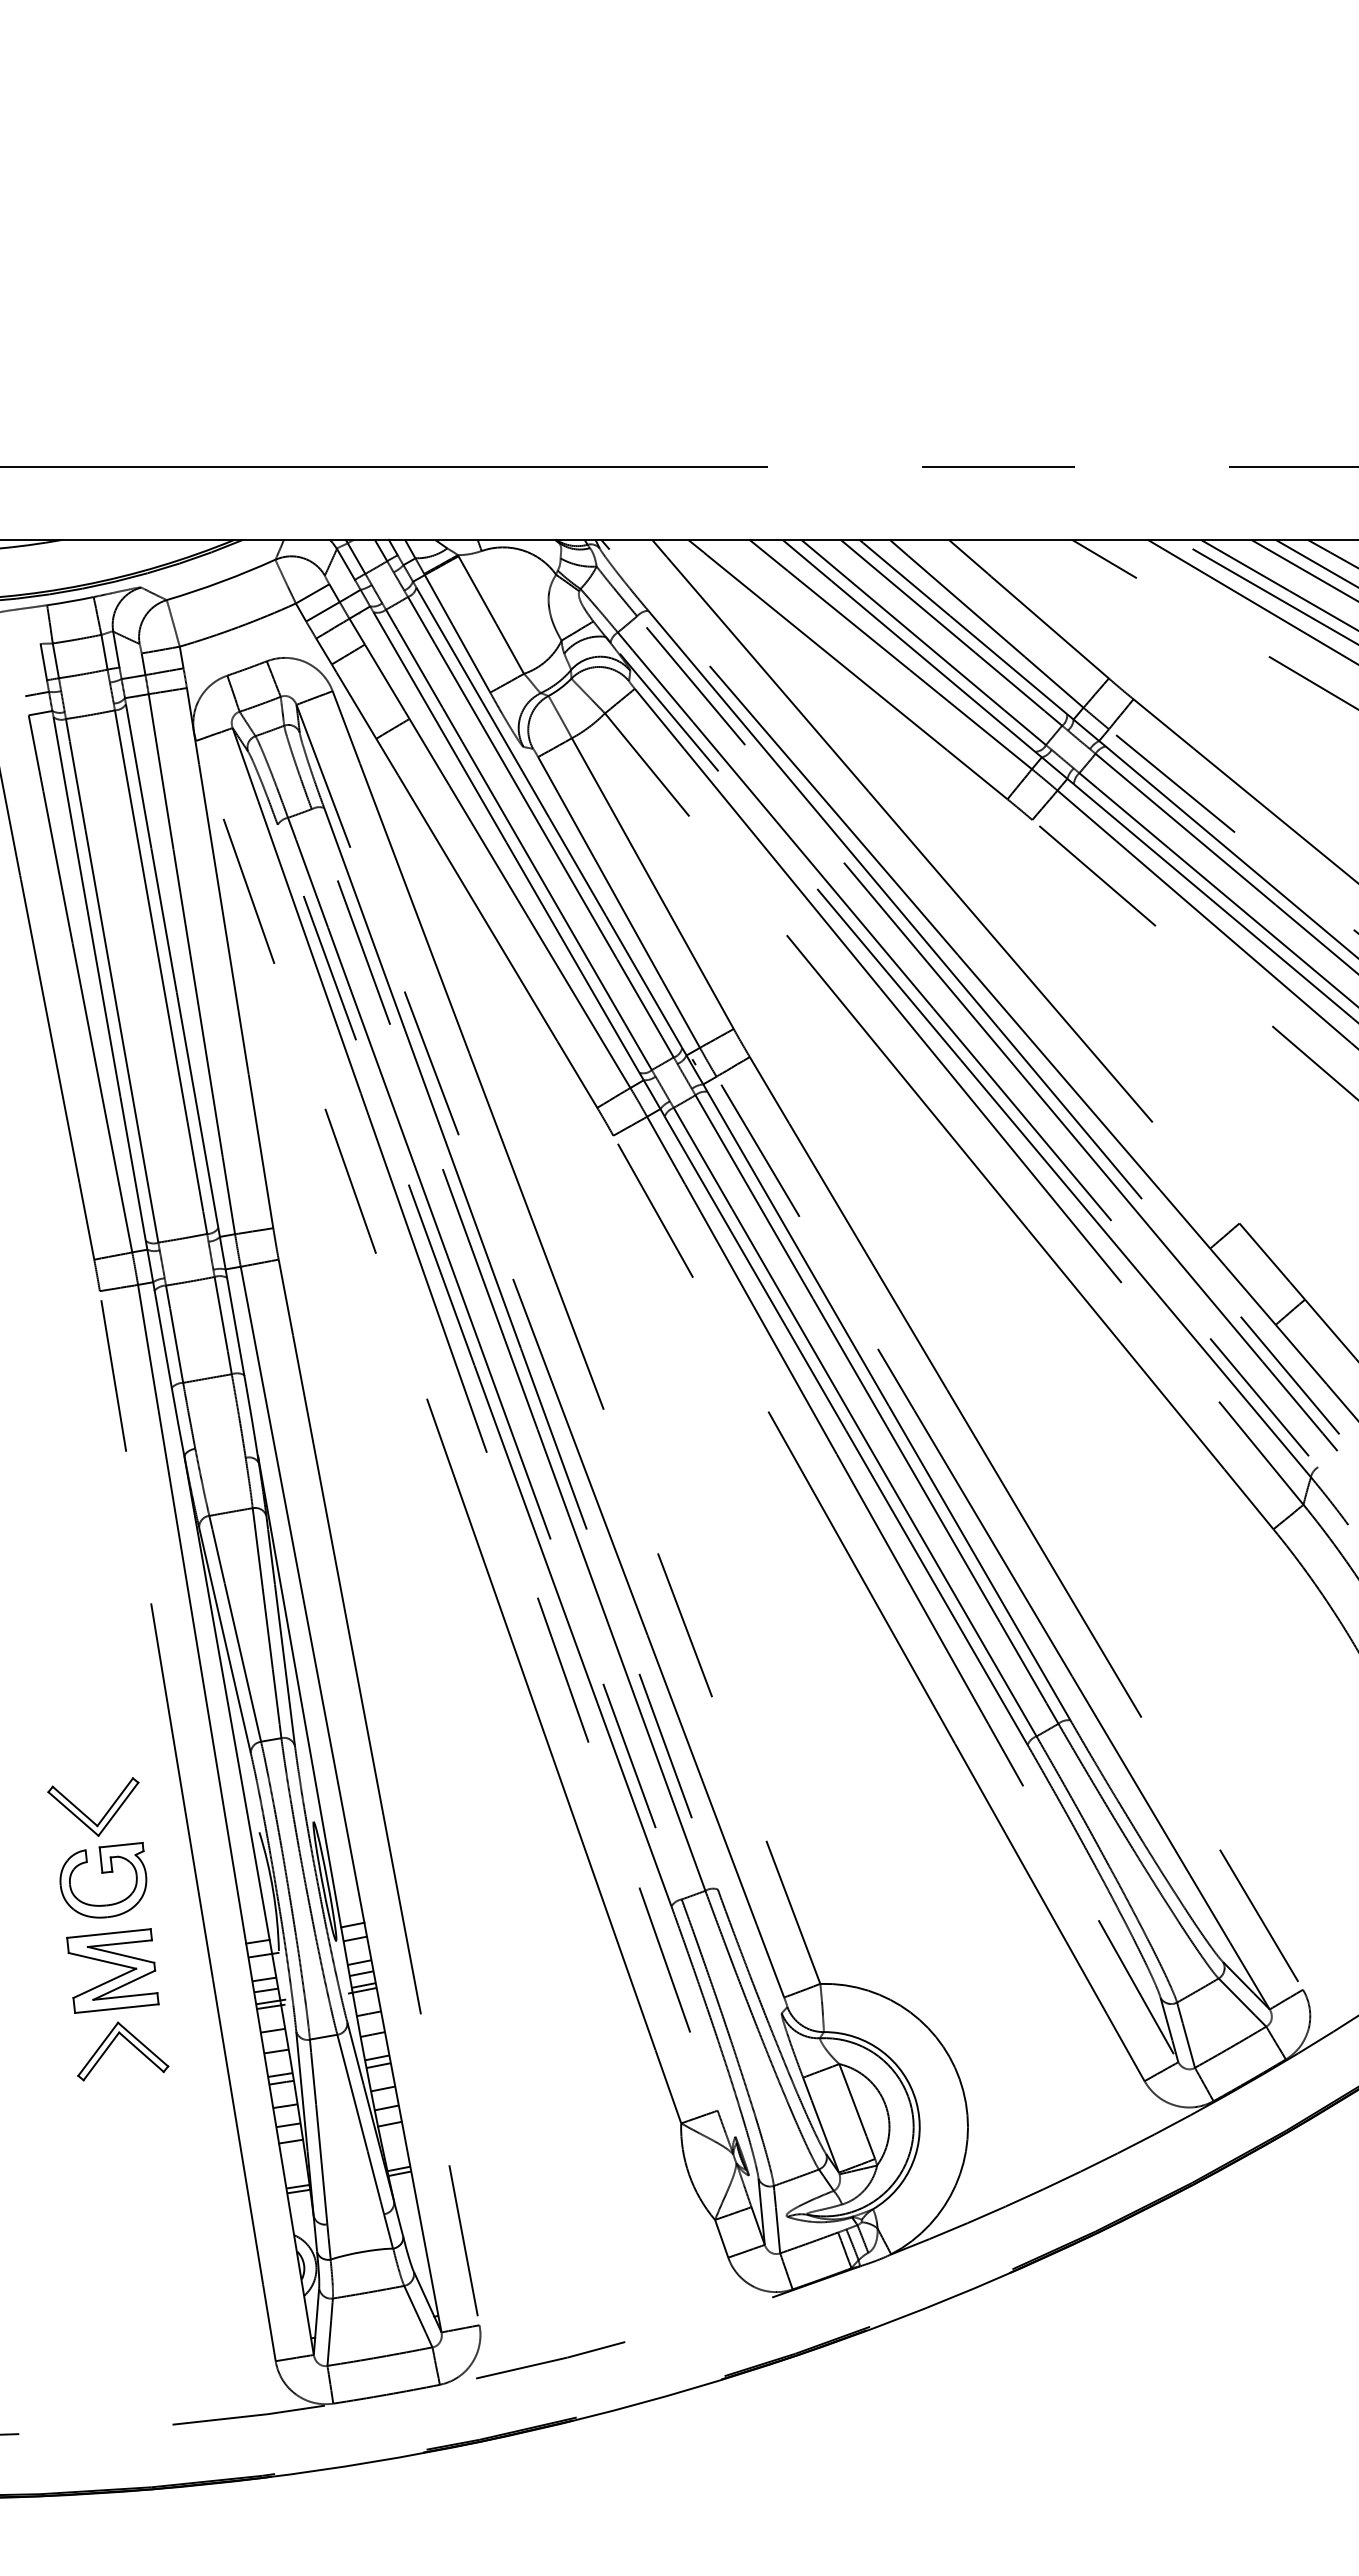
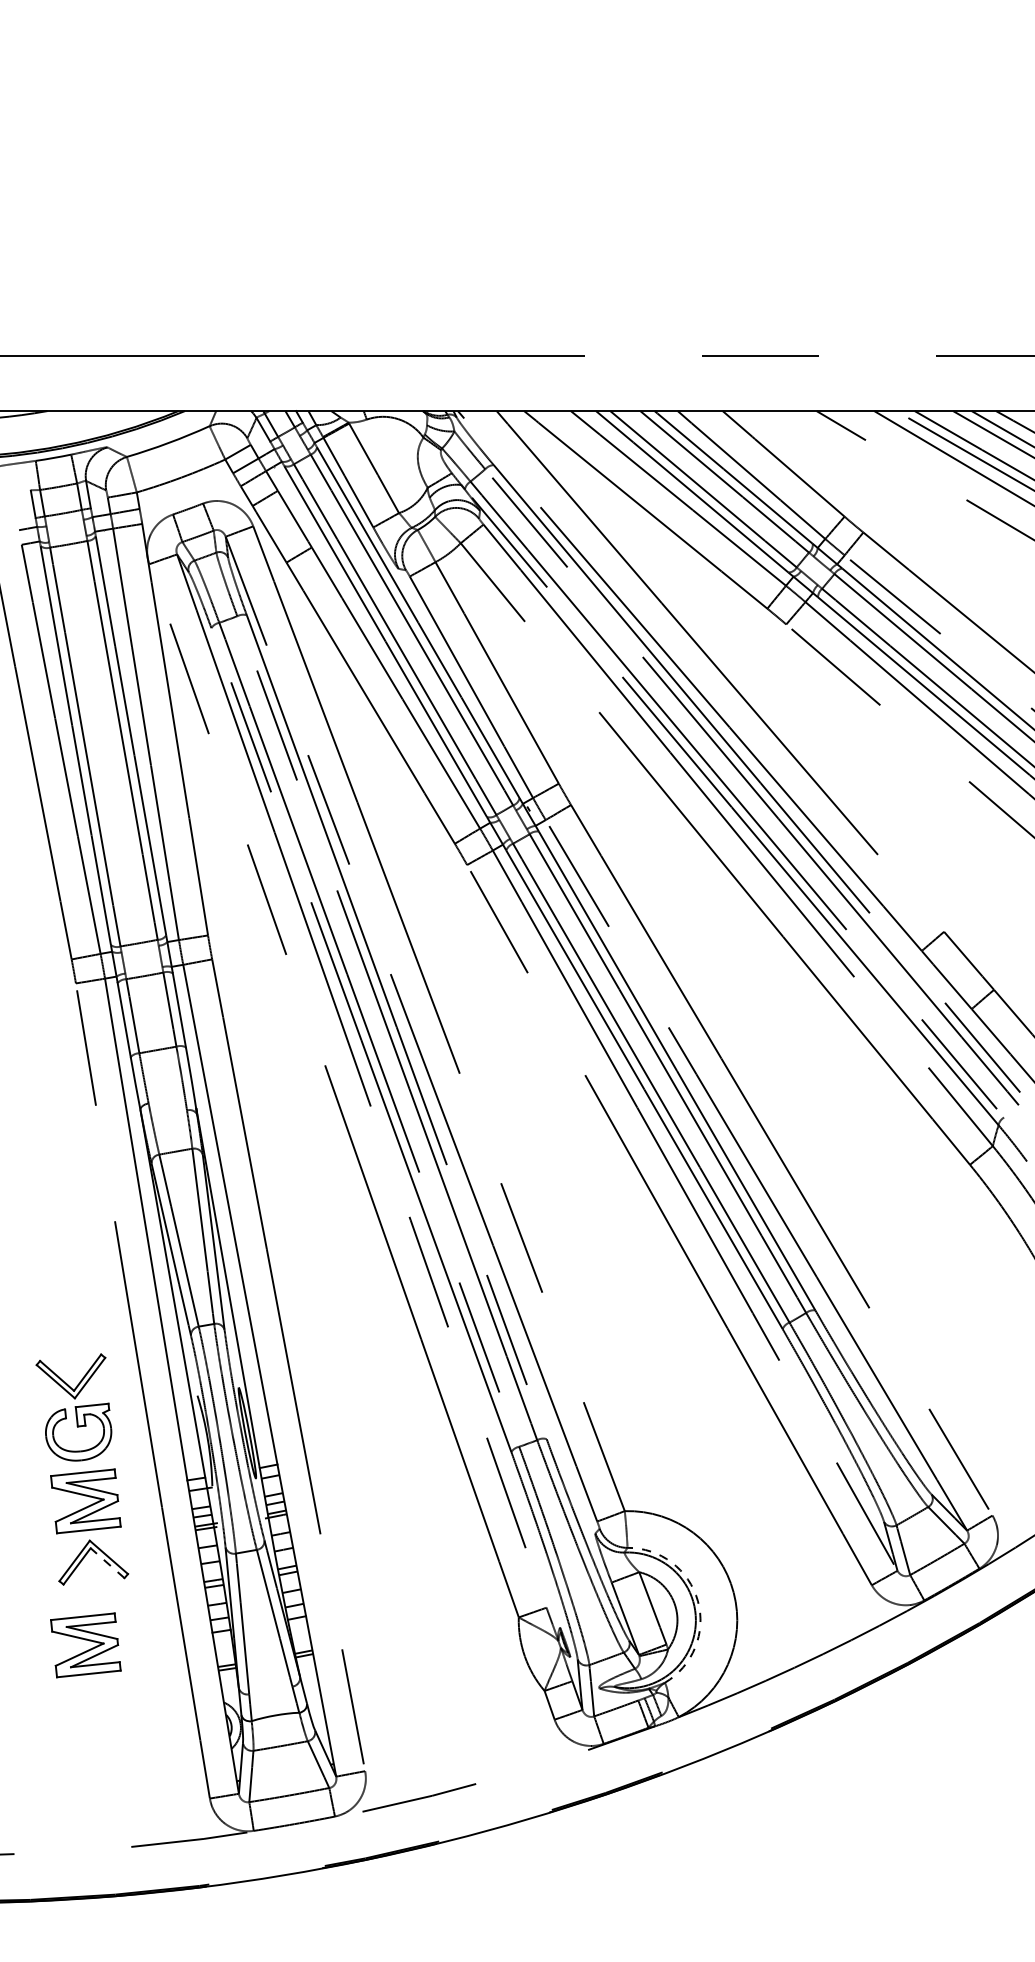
line: (141, 2052) -> (107, 1563), solid -> dashed
arc: (916, 2101) -> (698, 1600), solid -> dashed
part: (112, 2159) -> (85, 1644), added

